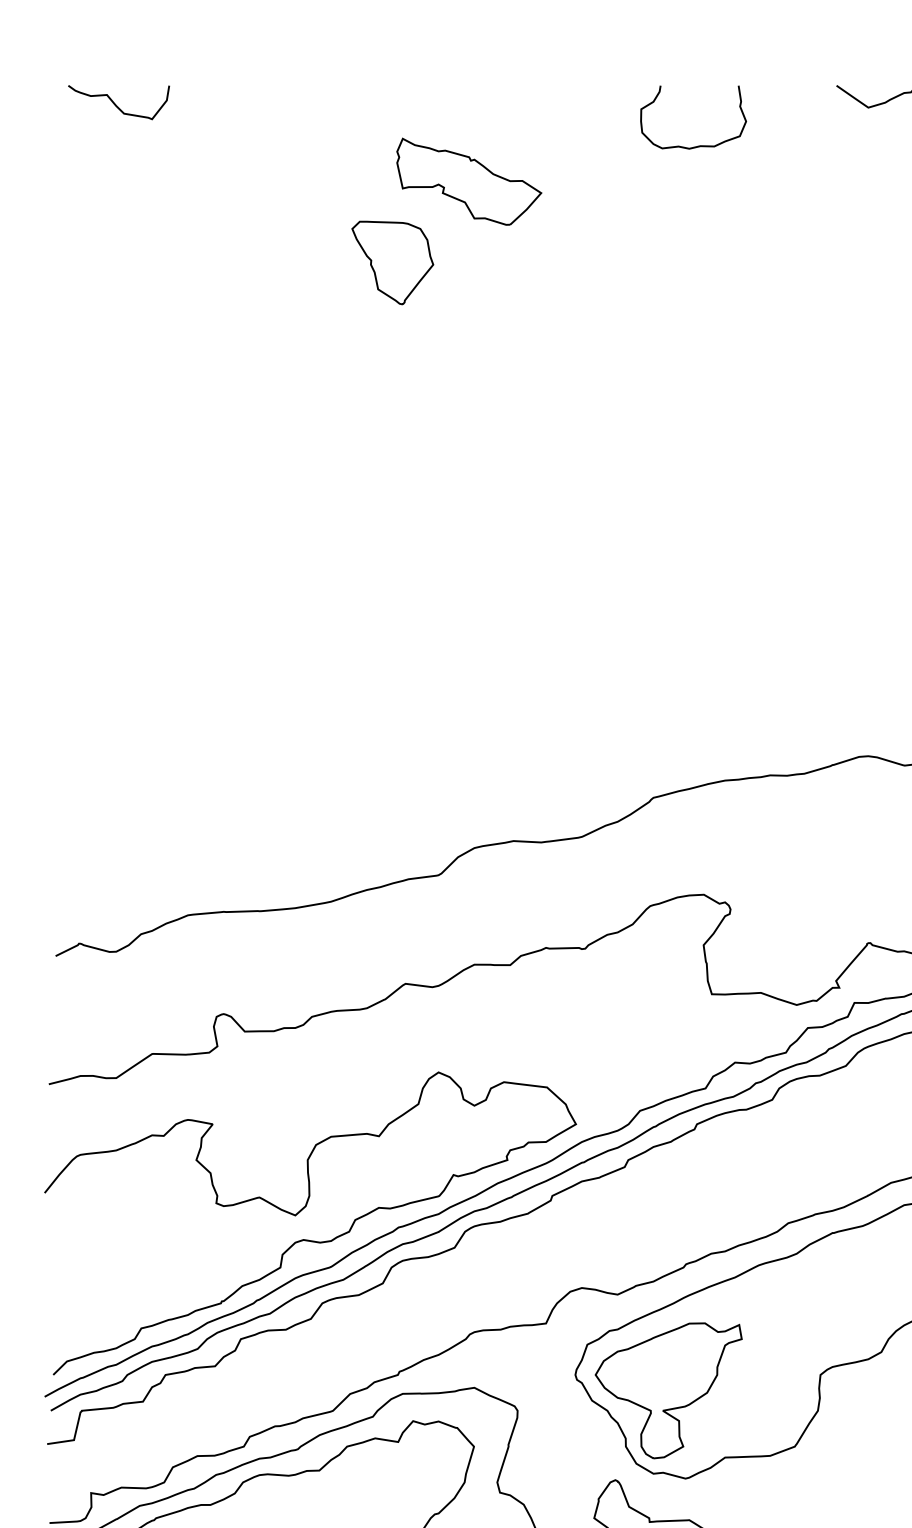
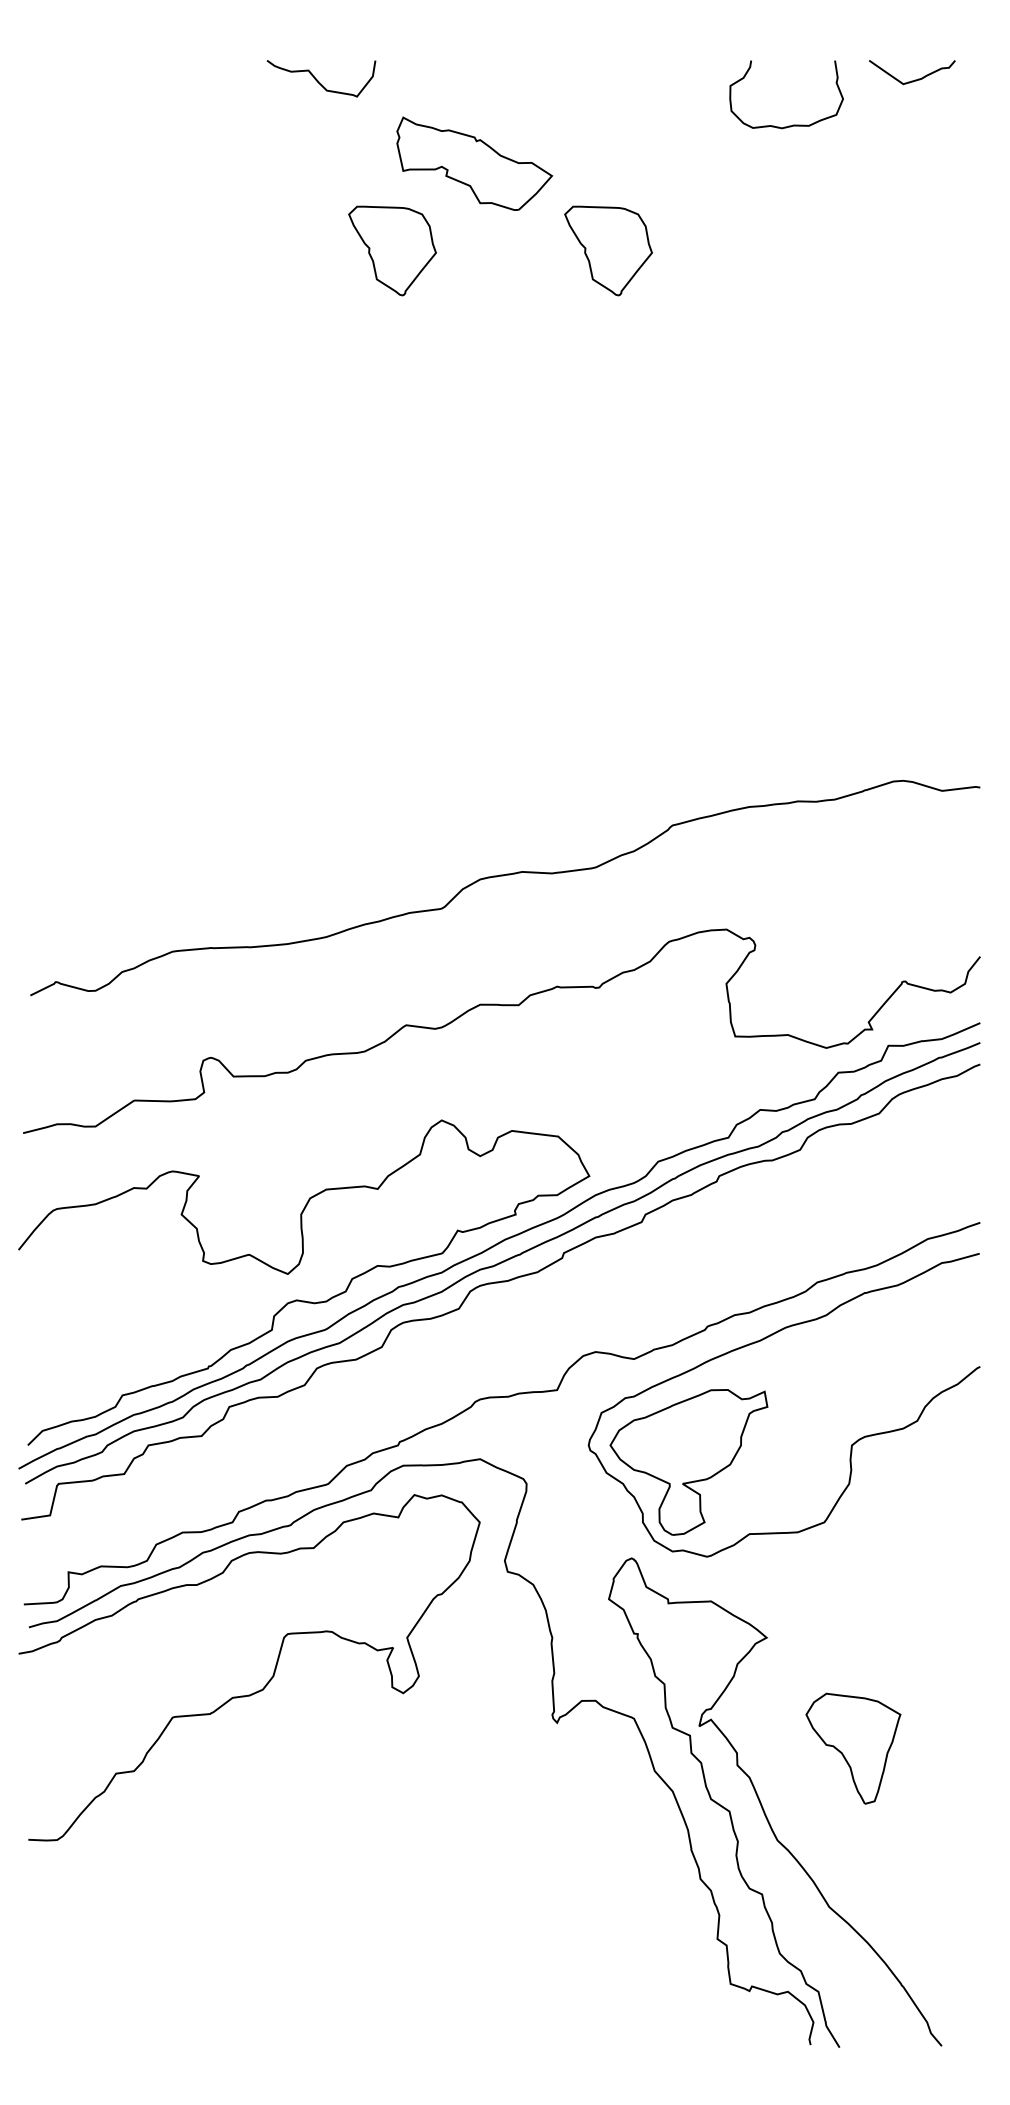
curve: (116, 104) -> (318, 80), moved
curve: (699, 145) -> (793, 124), moved
part: (593, 262) -> (608, 250), added

